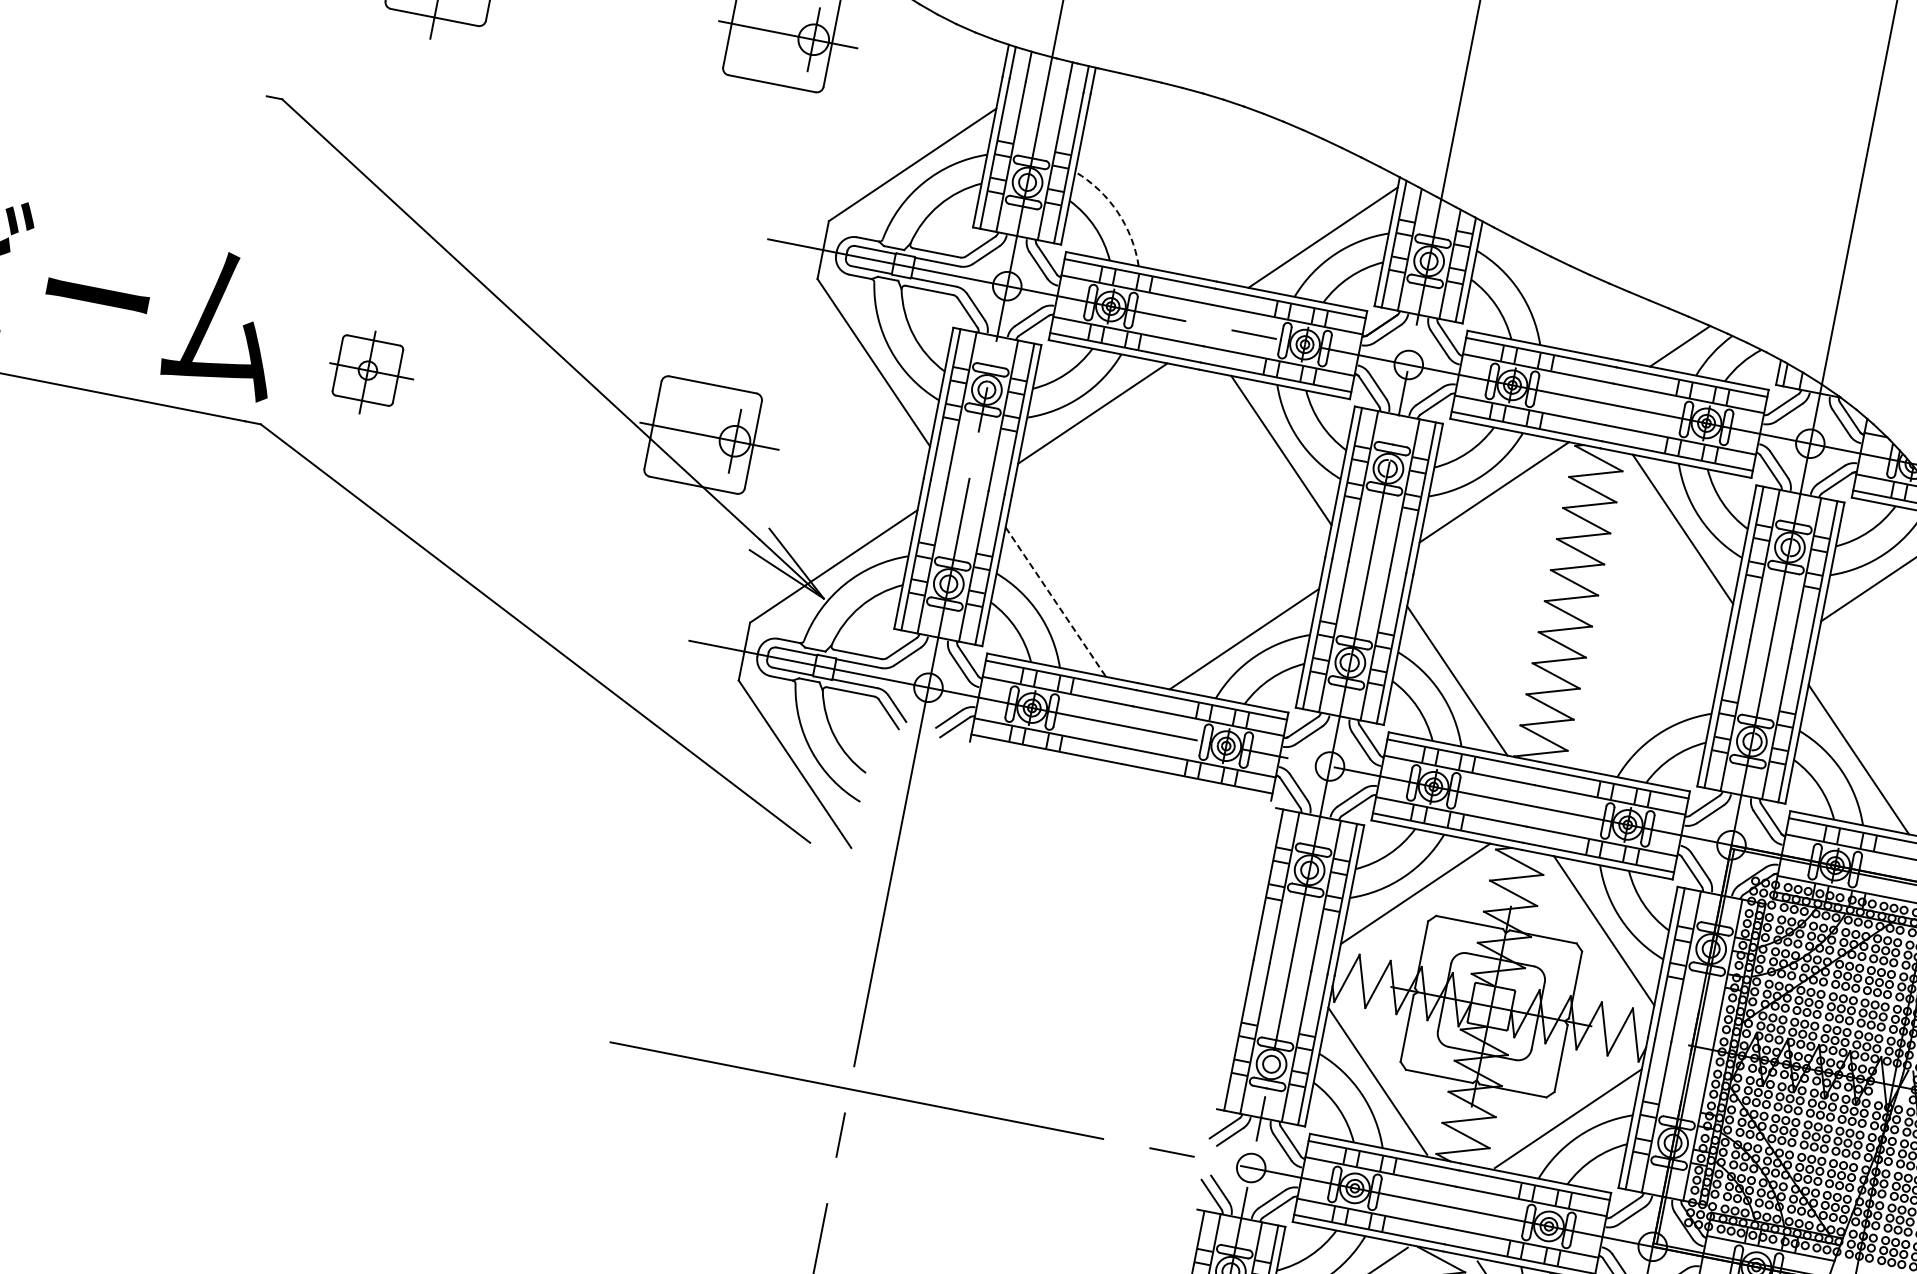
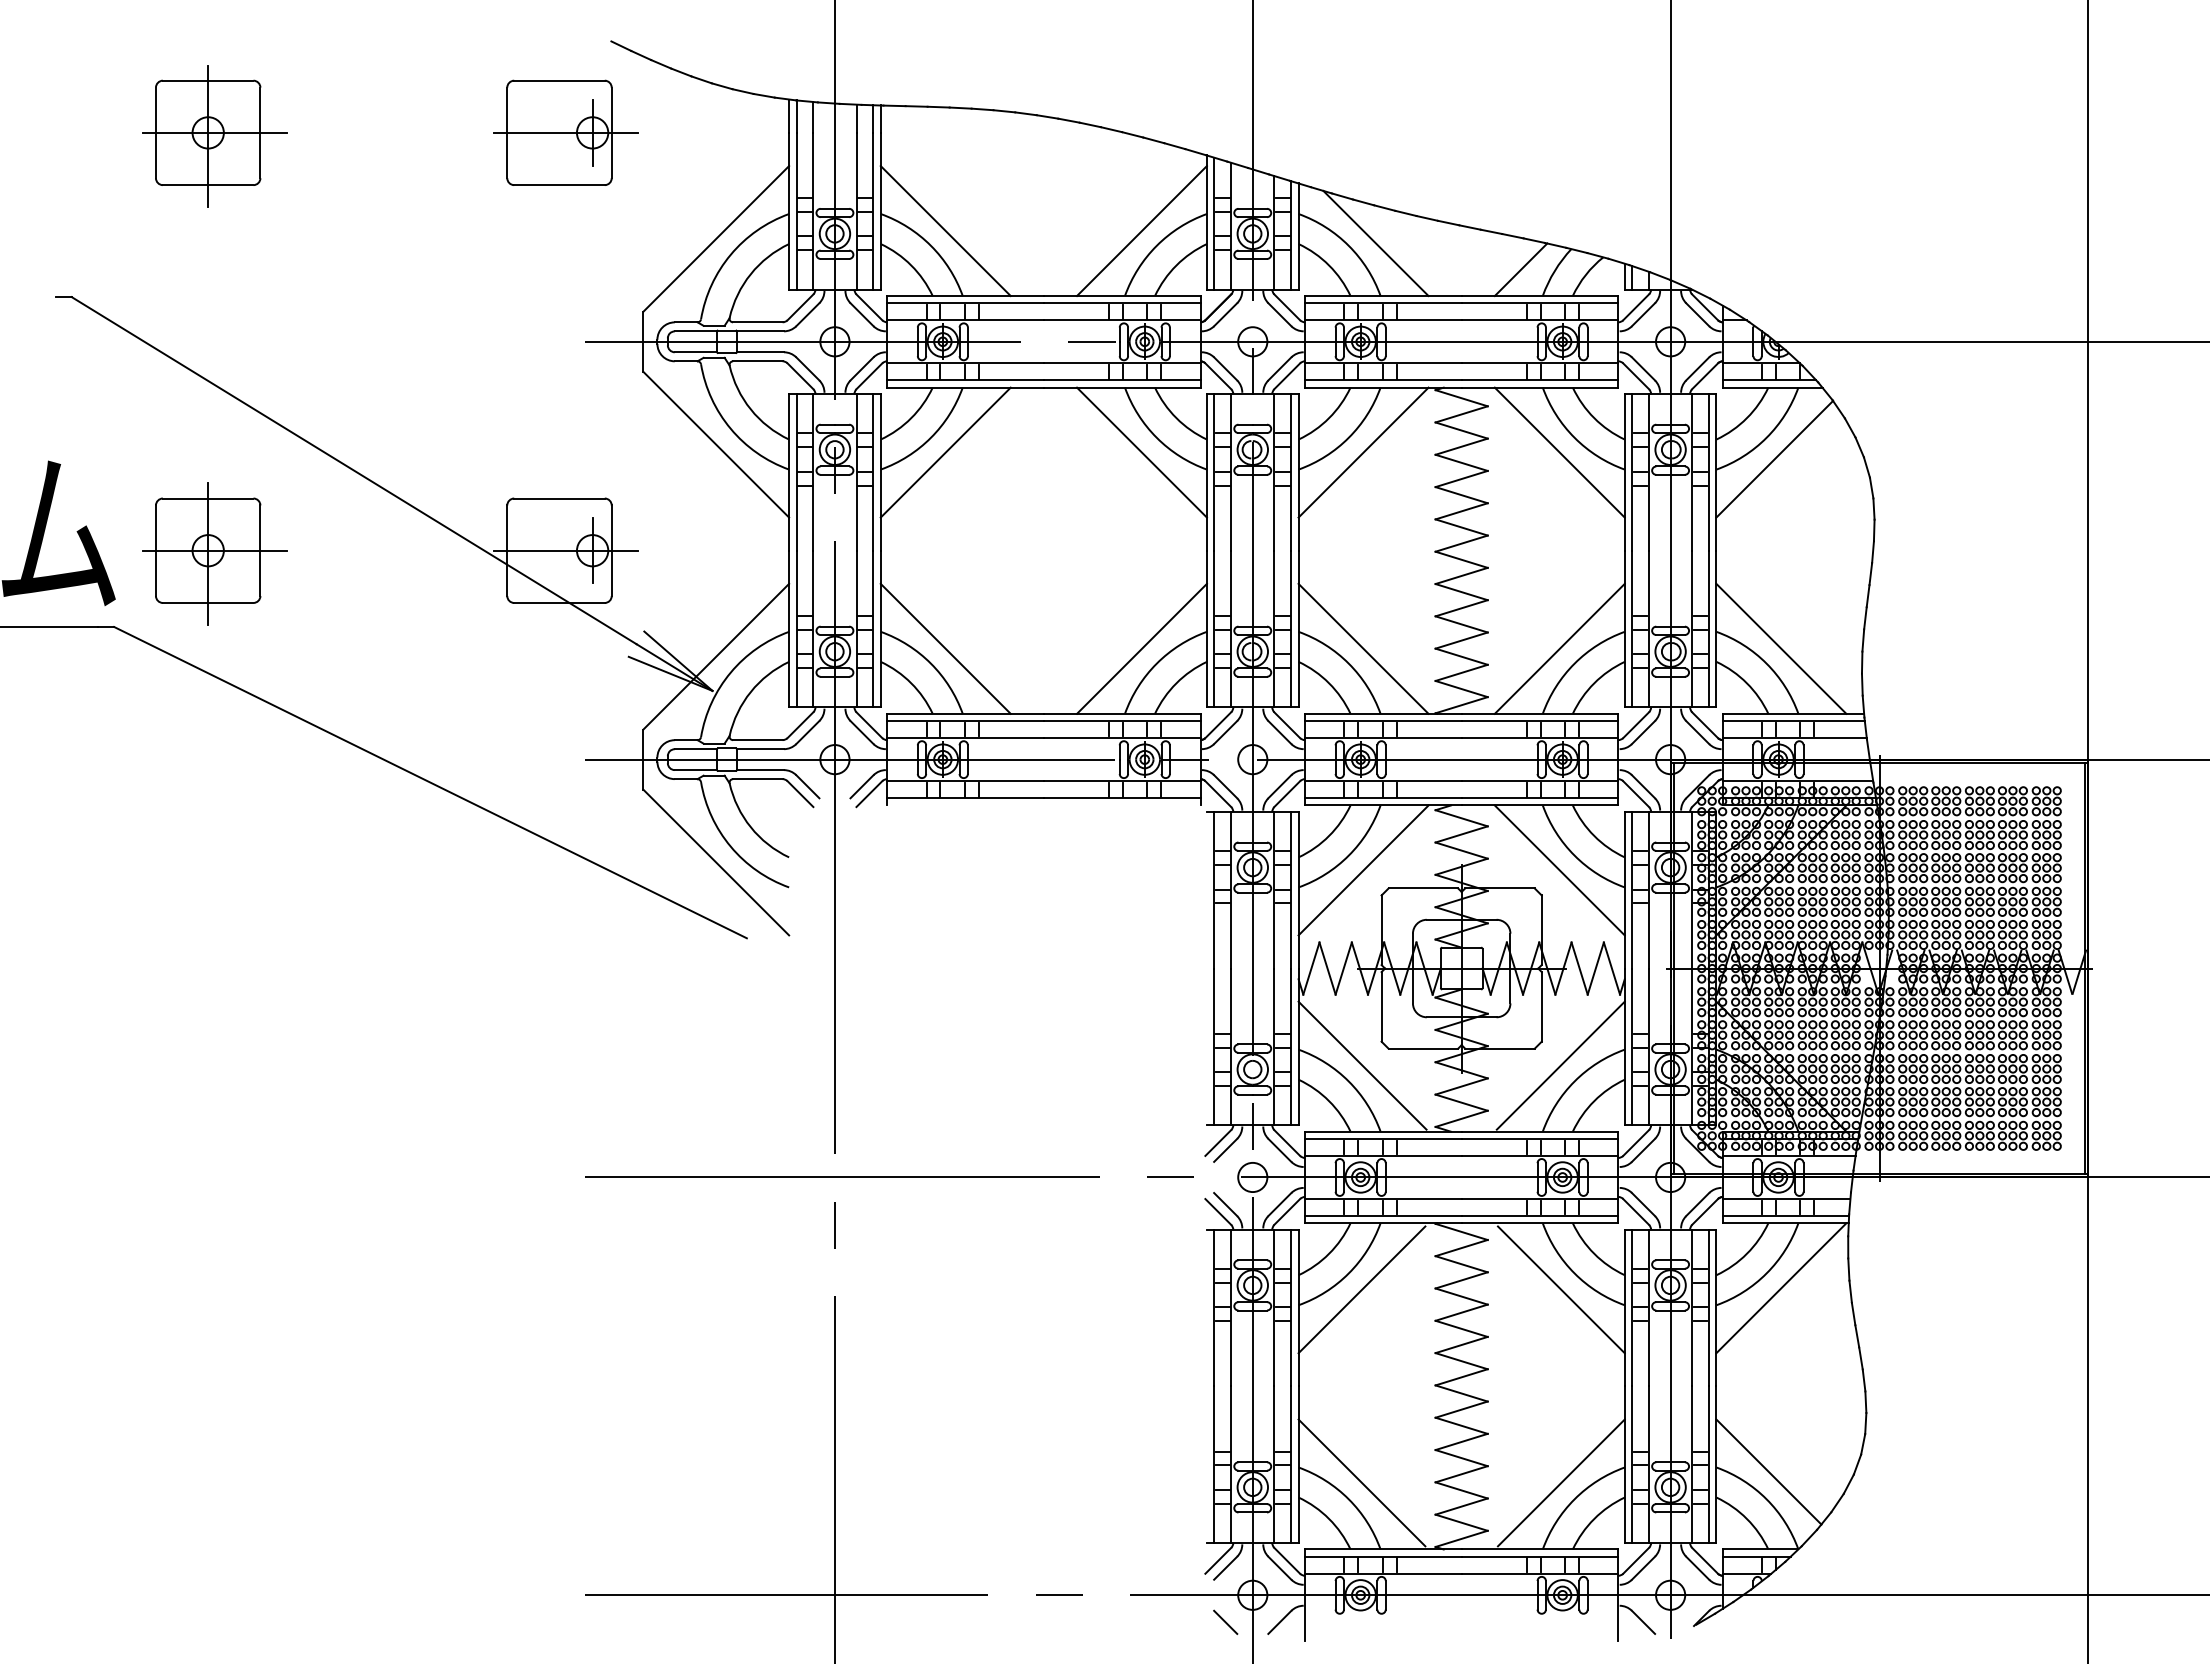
line: (1134, 201) -> (945, 231), added
arc: (1117, 211) -> (930, 245), dashed -> solid
line: (1545, 293) -> (1375, 243), added
part: (371, 372) -> (214, 553), size x1.67
line: (1055, 601) -> (945, 648), dashed -> solid
line: (1645, 717) -> (1559, 648), added

